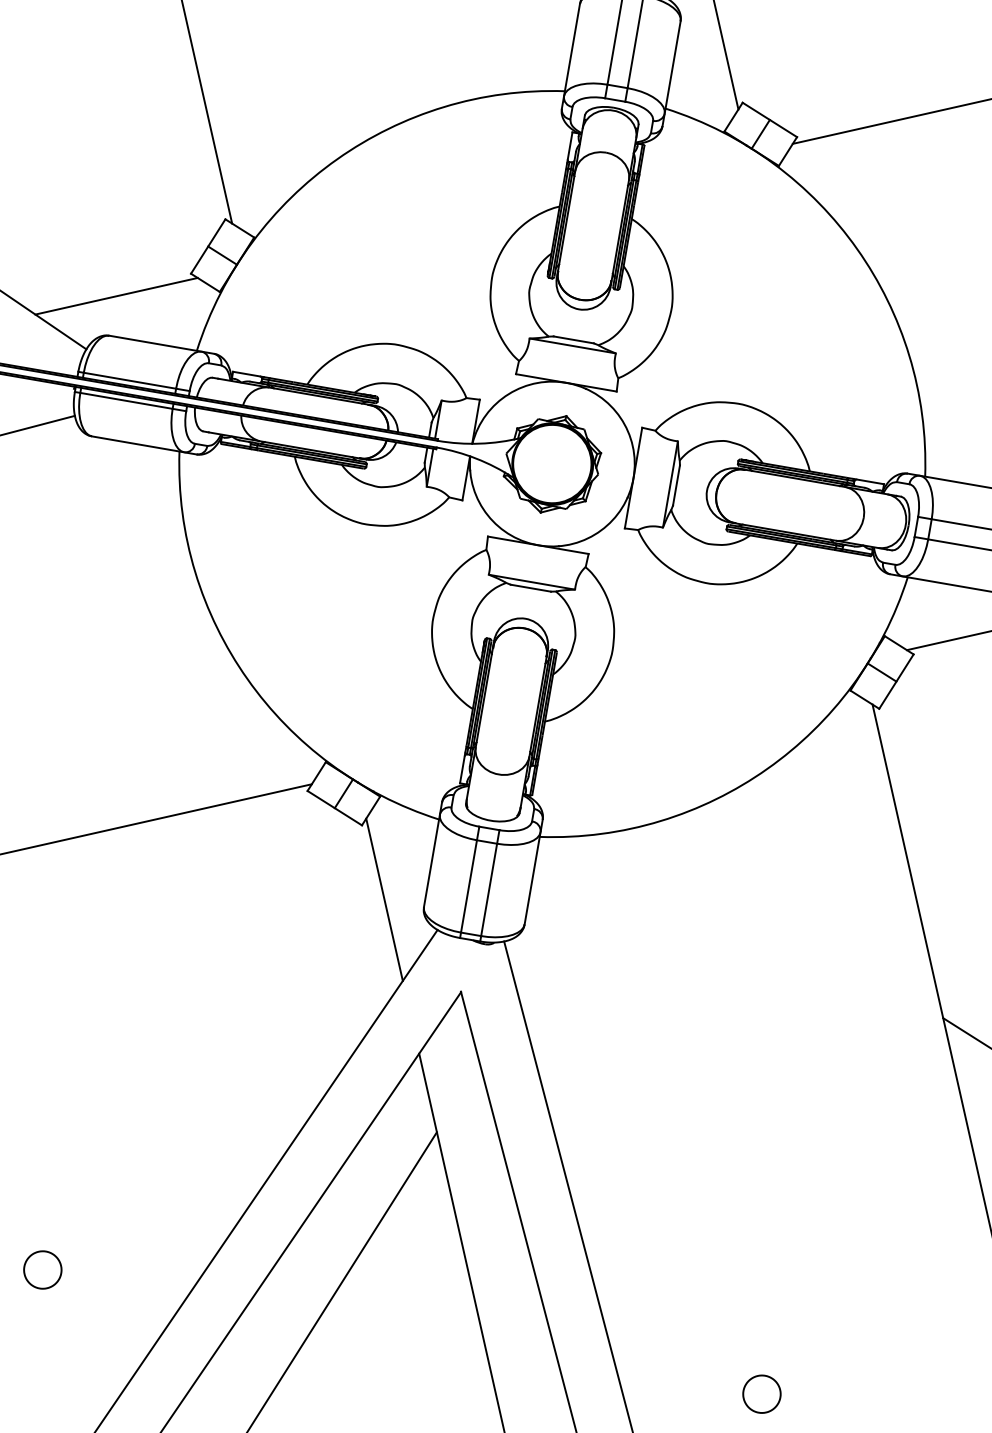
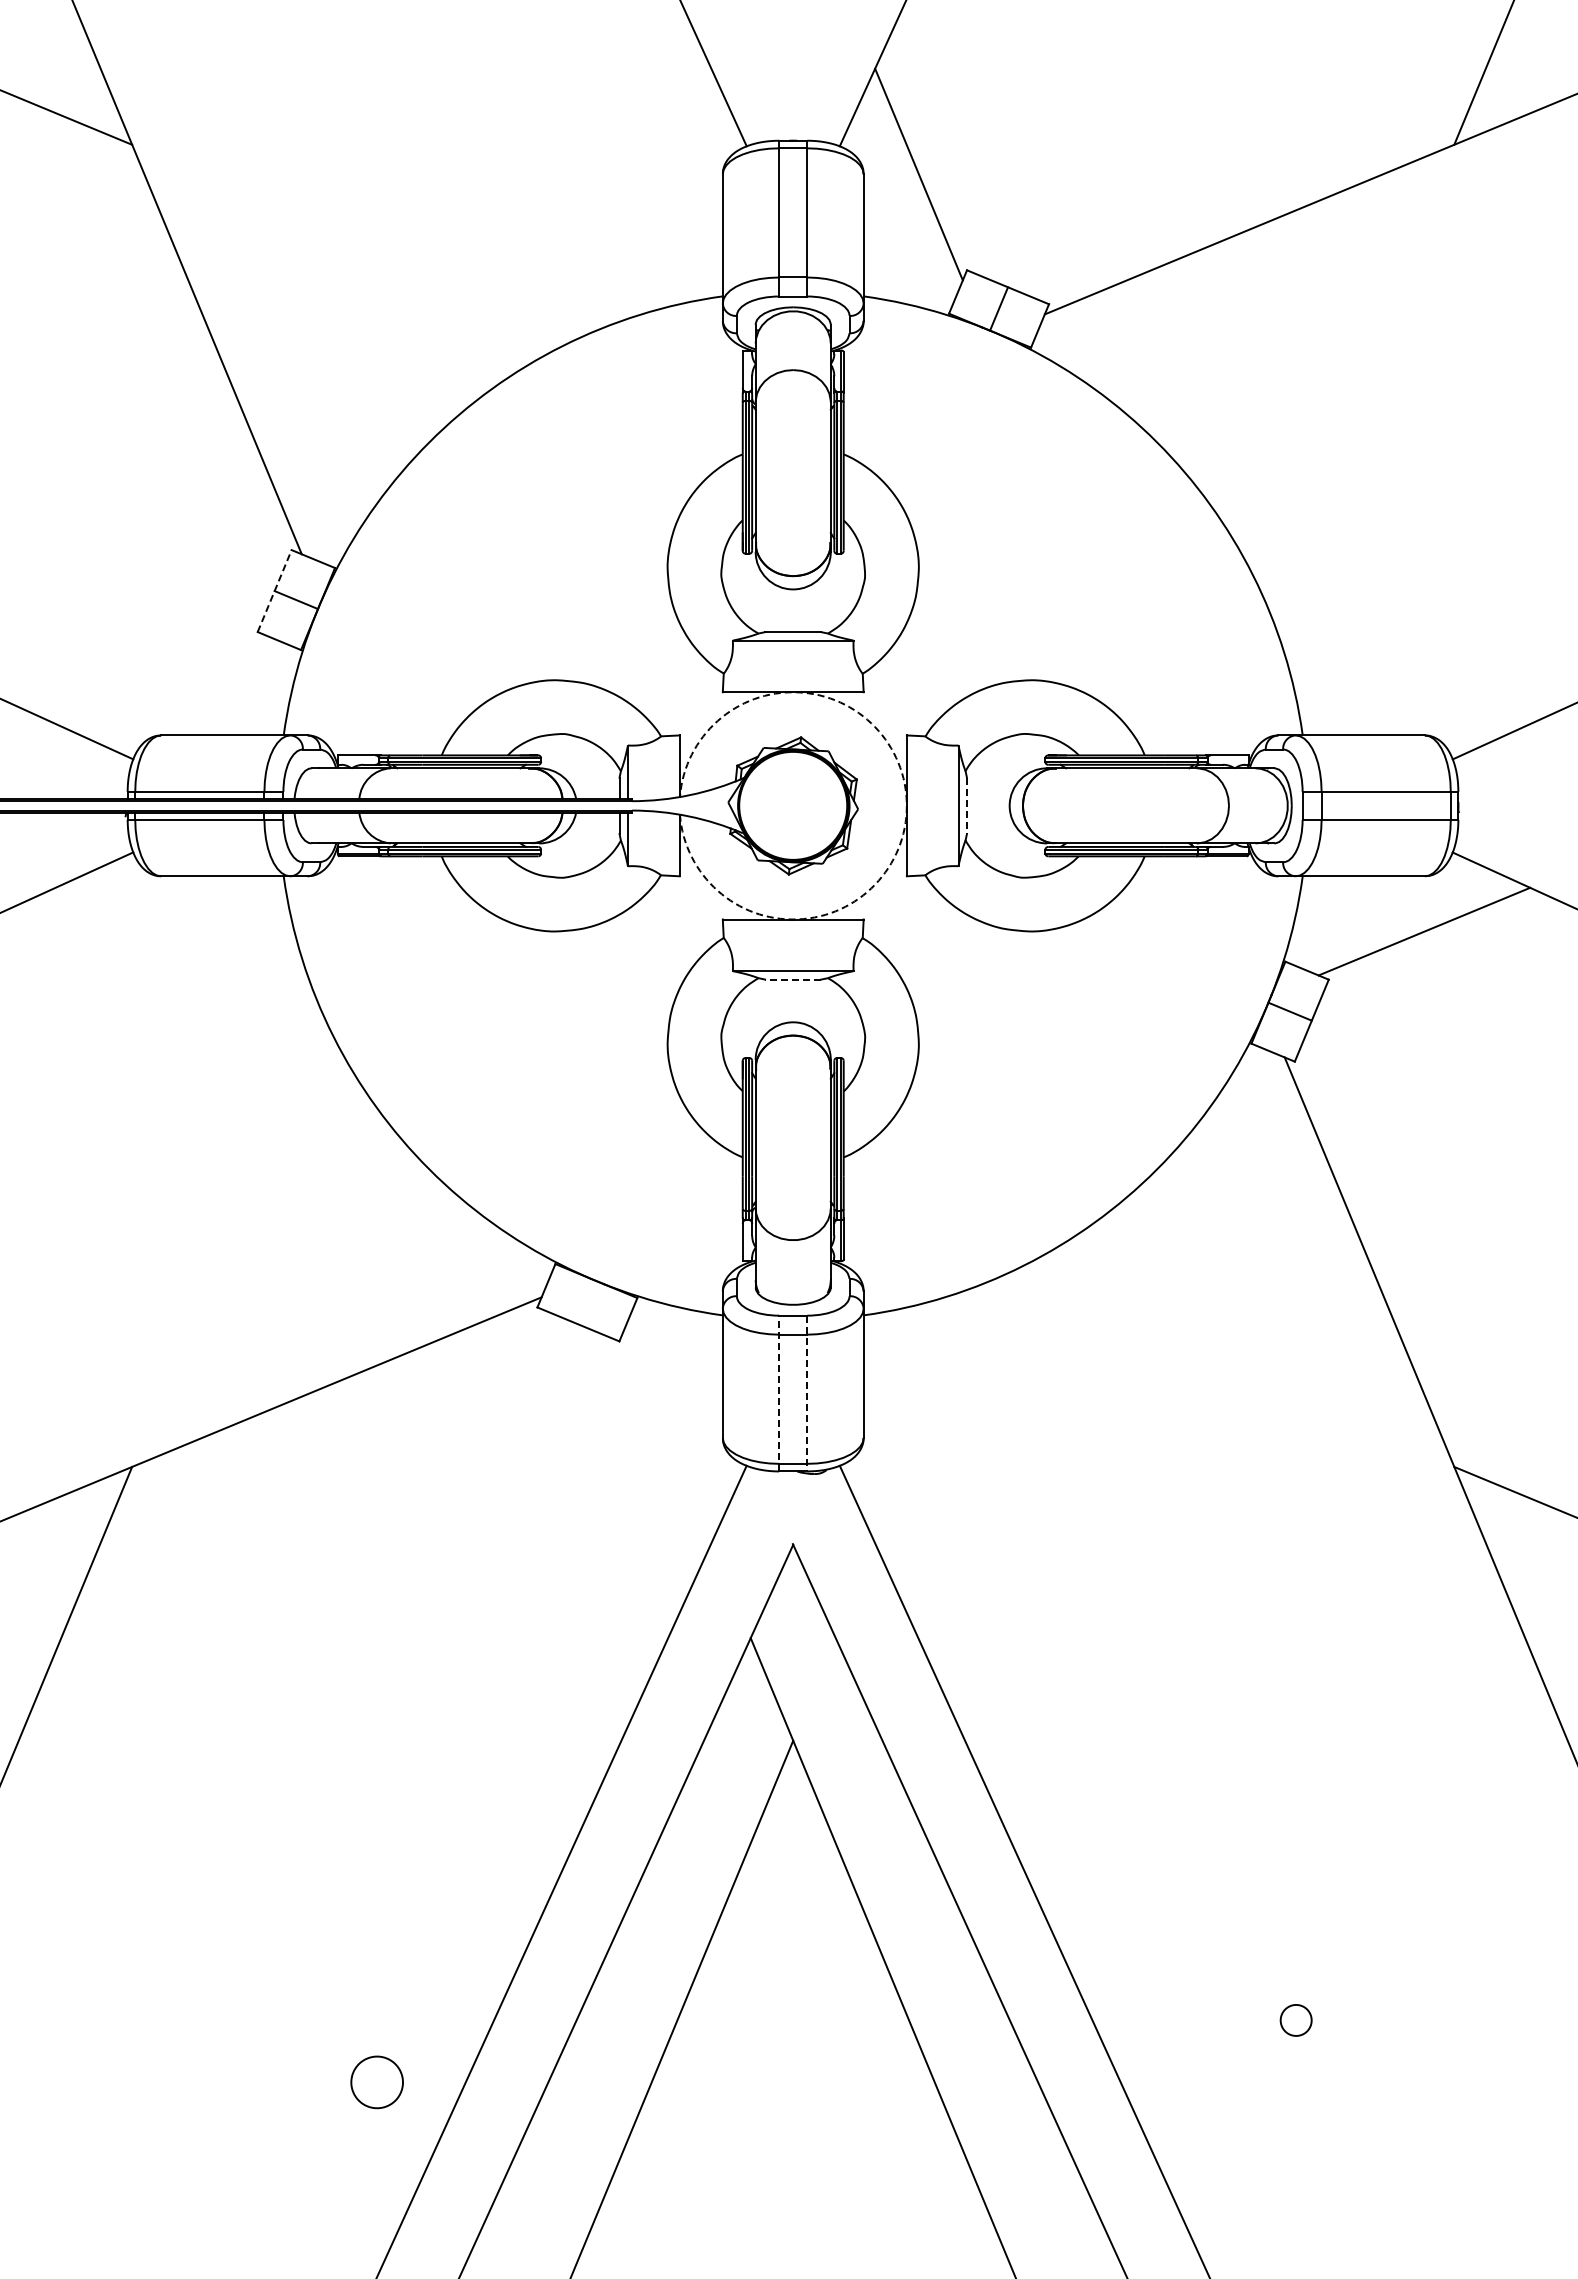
line: (208, 246) -> (274, 590), solid -> dashed
line: (116, 296) -> (161, 680), removed
arc: (633, 477) -> (906, 805), solid -> dashed
line: (676, 485) -> (966, 806), solid -> dashed
line: (530, 588) -> (792, 979), solid -> dashed
line: (343, 793) -> (587, 1302), removed
line: (469, 882) -> (779, 1393), solid -> dashed
line: (489, 885) -> (807, 1393), solid -> dashed
line: (384, 899) -> (667, 1437), removed
part: (42, 1270) -> (376, 2082), moved
part: (761, 1394) -> (1295, 2020), size x0.6

